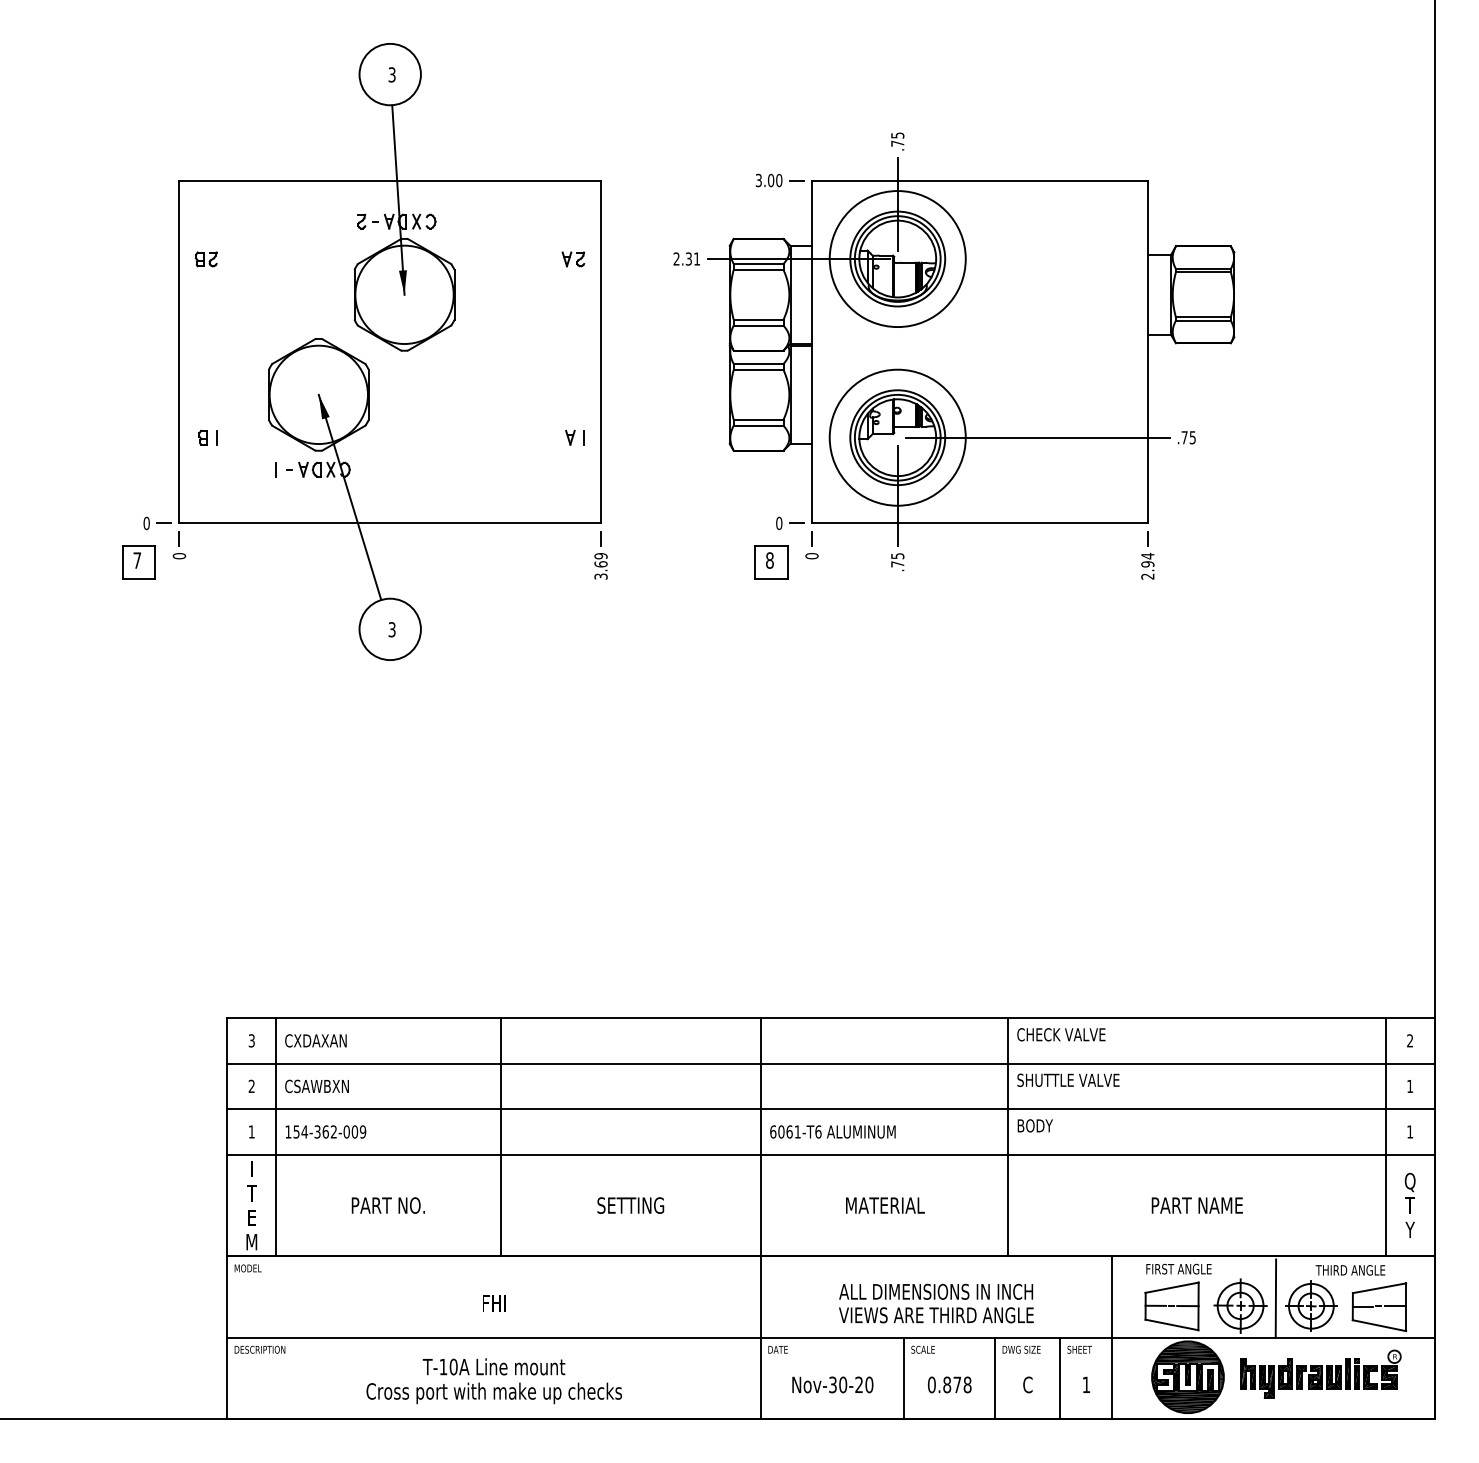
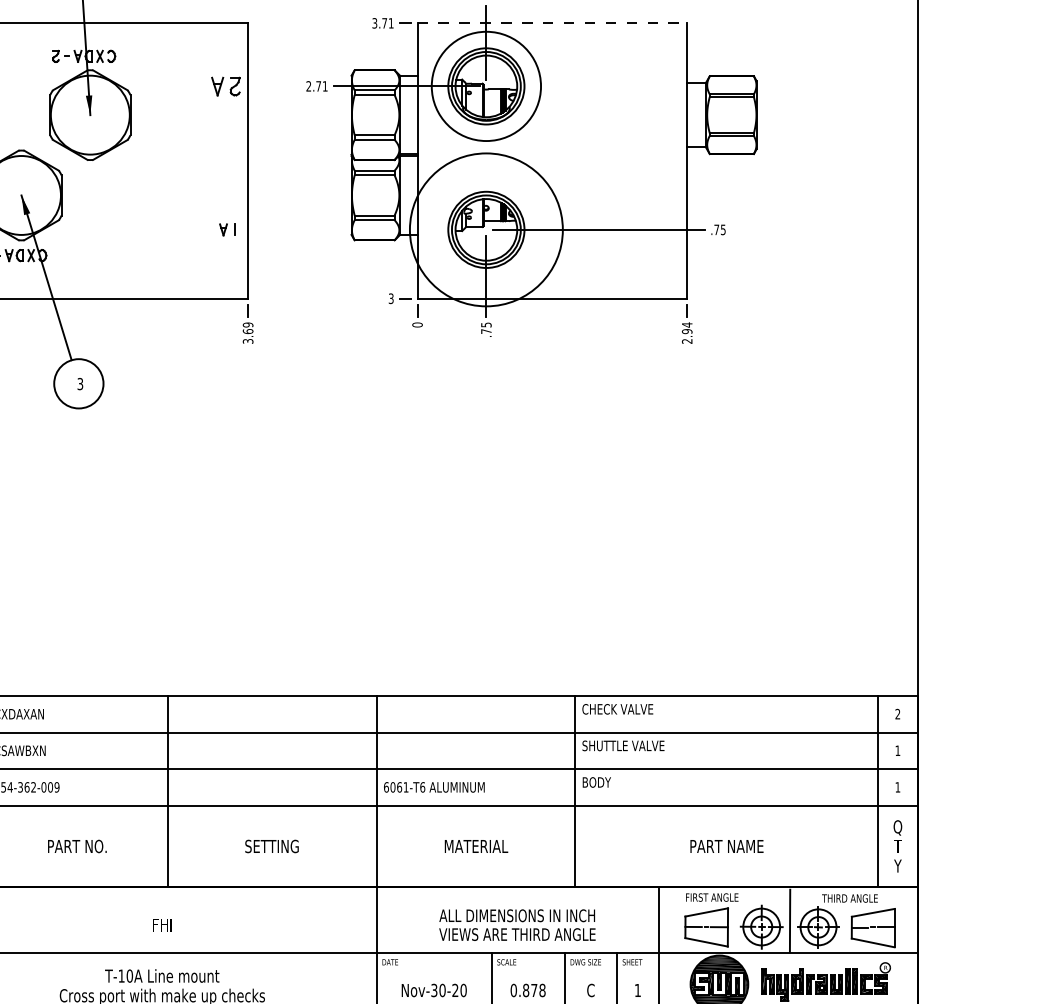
text: (775, 180) -> (388, 23), 3.00 -> 3.71
line: (979, 180) -> (552, 23), solid -> dashed
text: (688, 258) -> (318, 85), 2.31 -> 2.71
part: (573, 259) -> (226, 86), size x1.6
circle: (897, 437) -> (486, 229), size x1.4
text: (779, 523) -> (391, 298), 0 -> 3
part: (771, 562) -> (385, 330), removed

